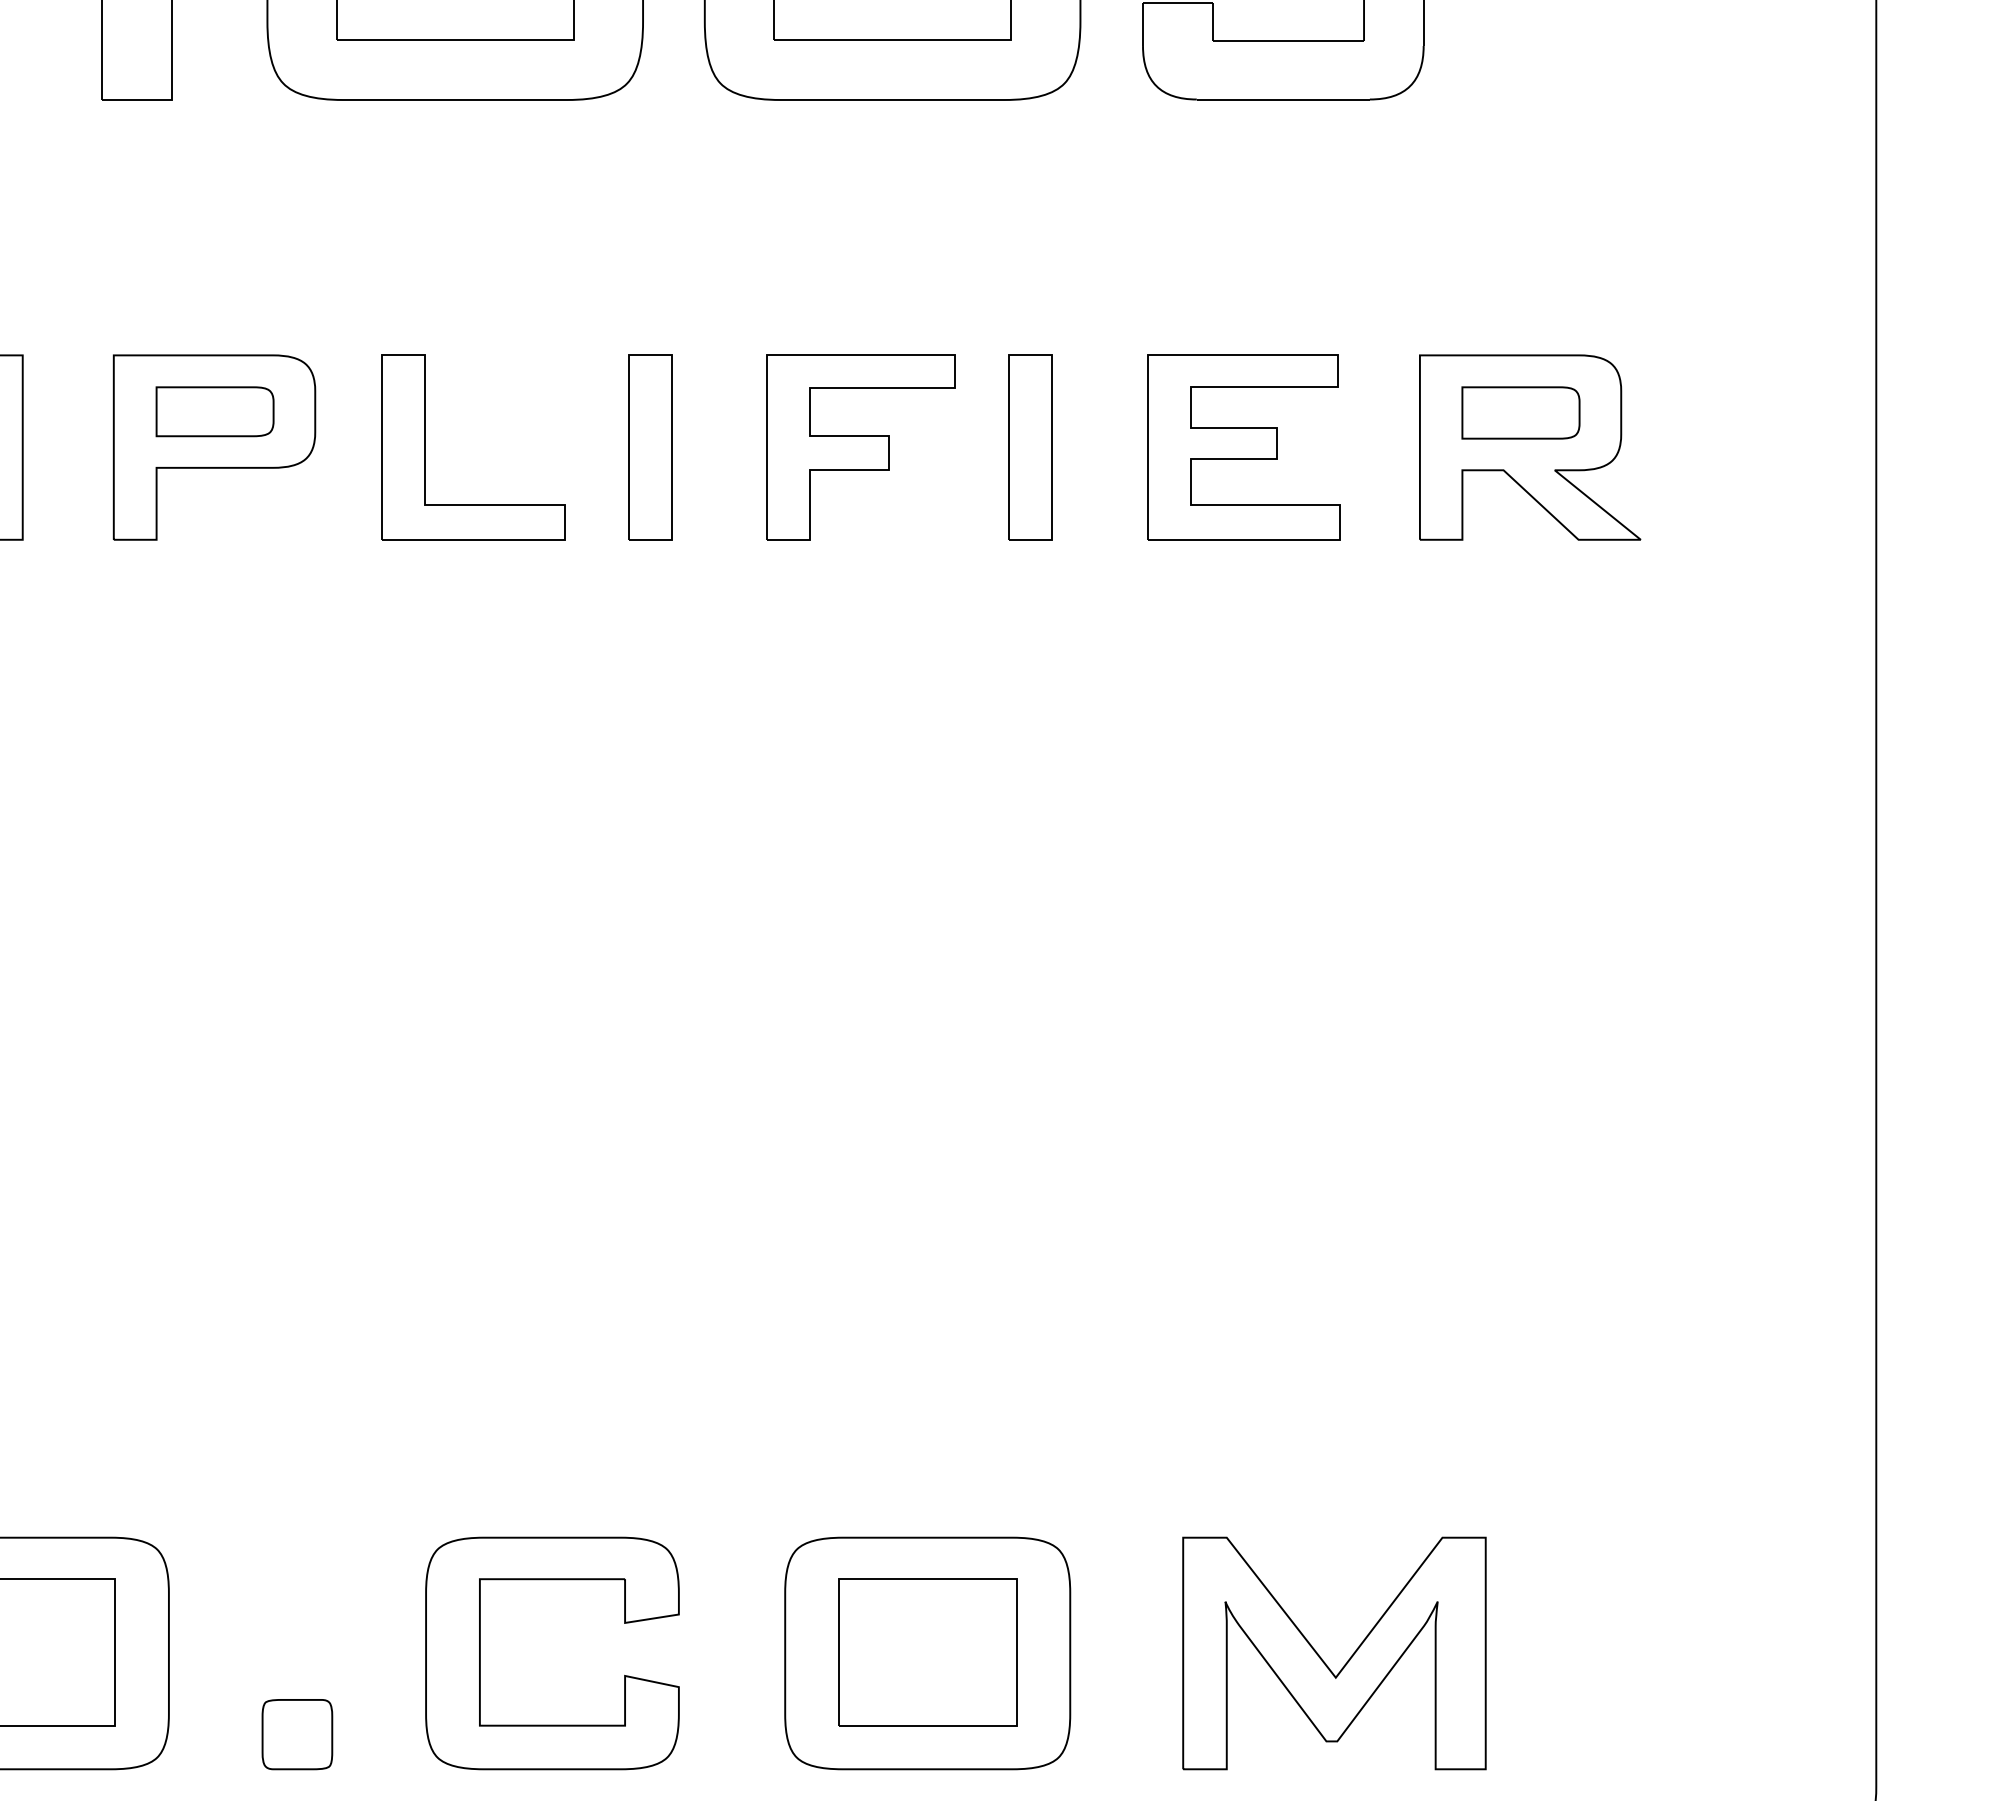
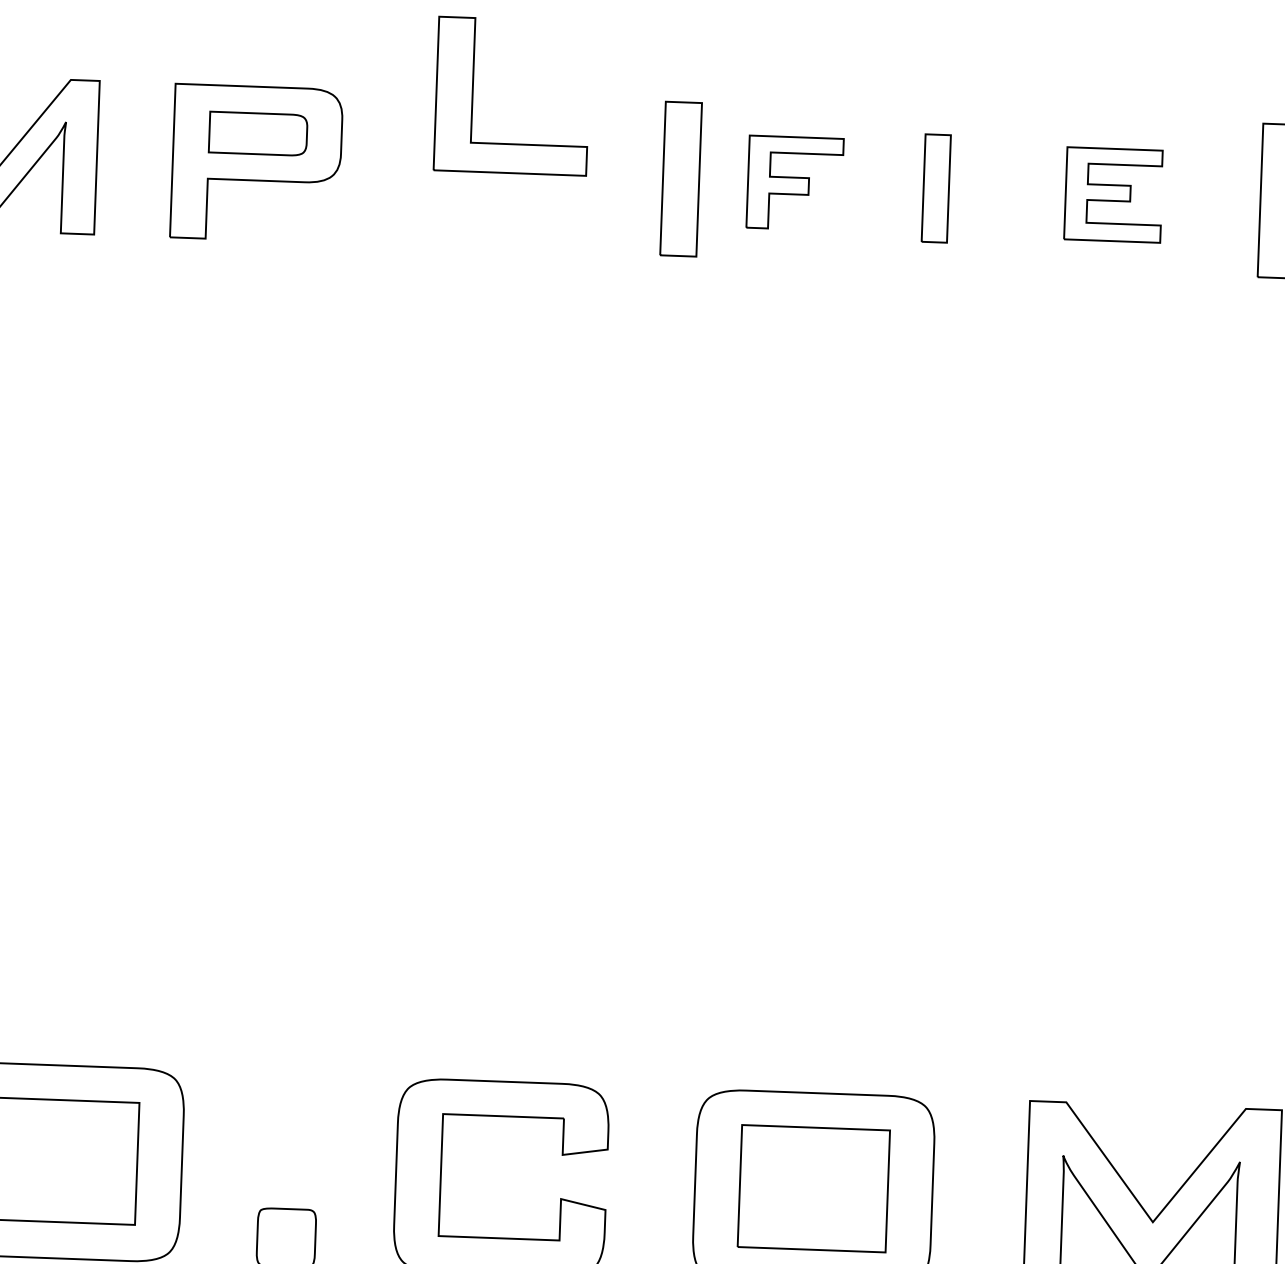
part: (425, 447) -> (472, 94), moved
part: (650, 447) -> (681, 179), moved
part: (860, 447) -> (794, 183), size x0.6
part: (1030, 447) -> (936, 188), size x0.7
part: (1243, 447) -> (1113, 194), size x0.6

